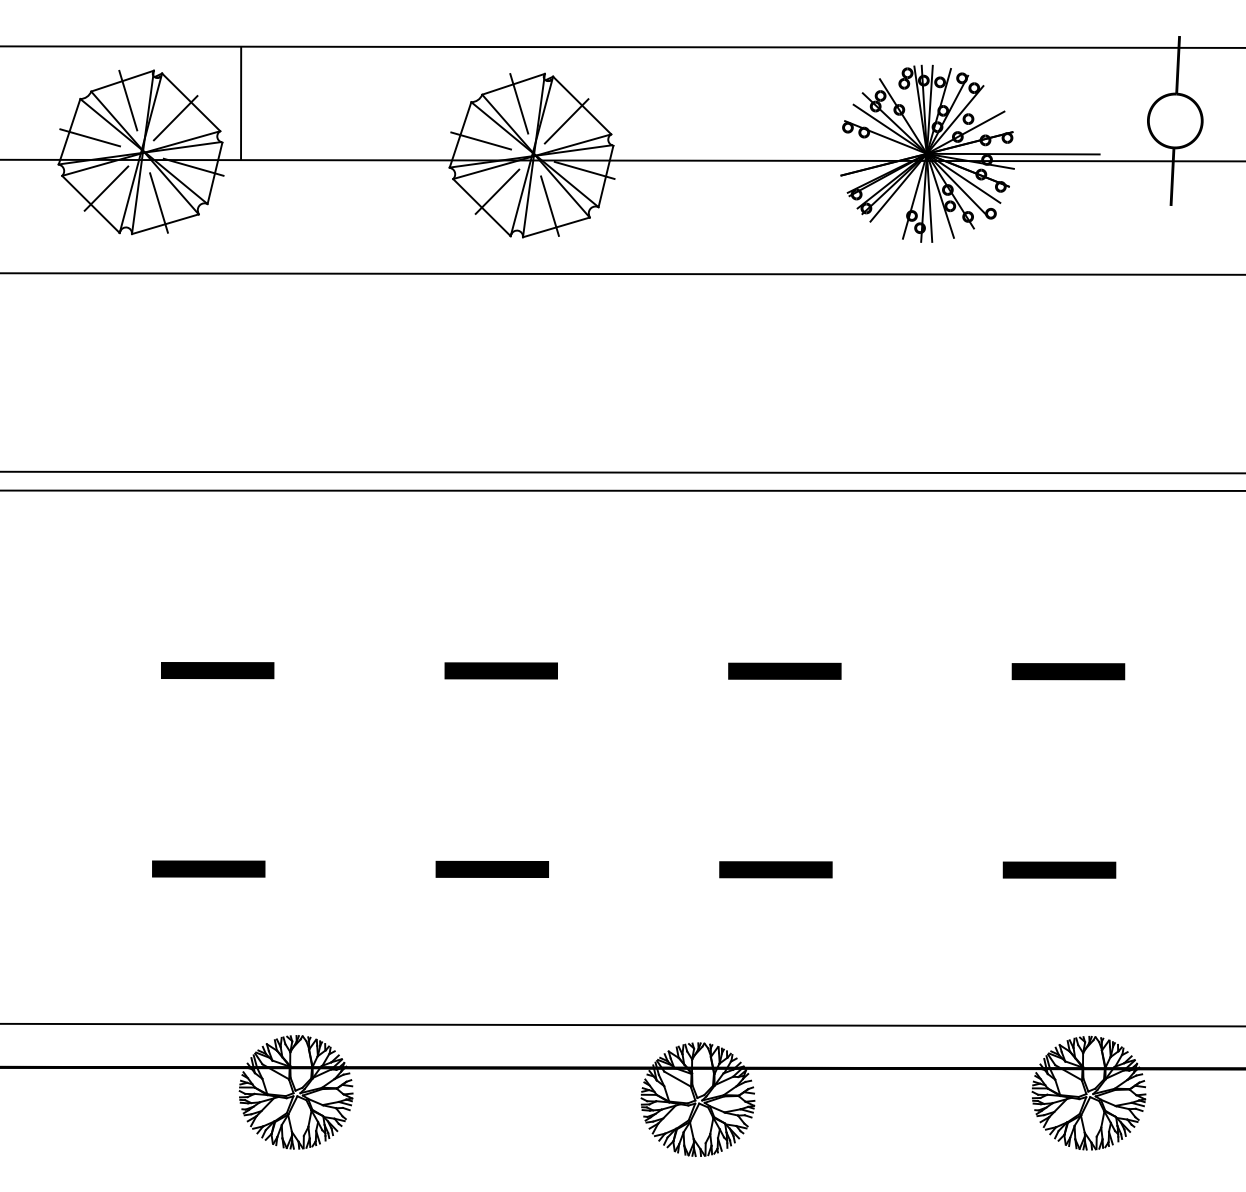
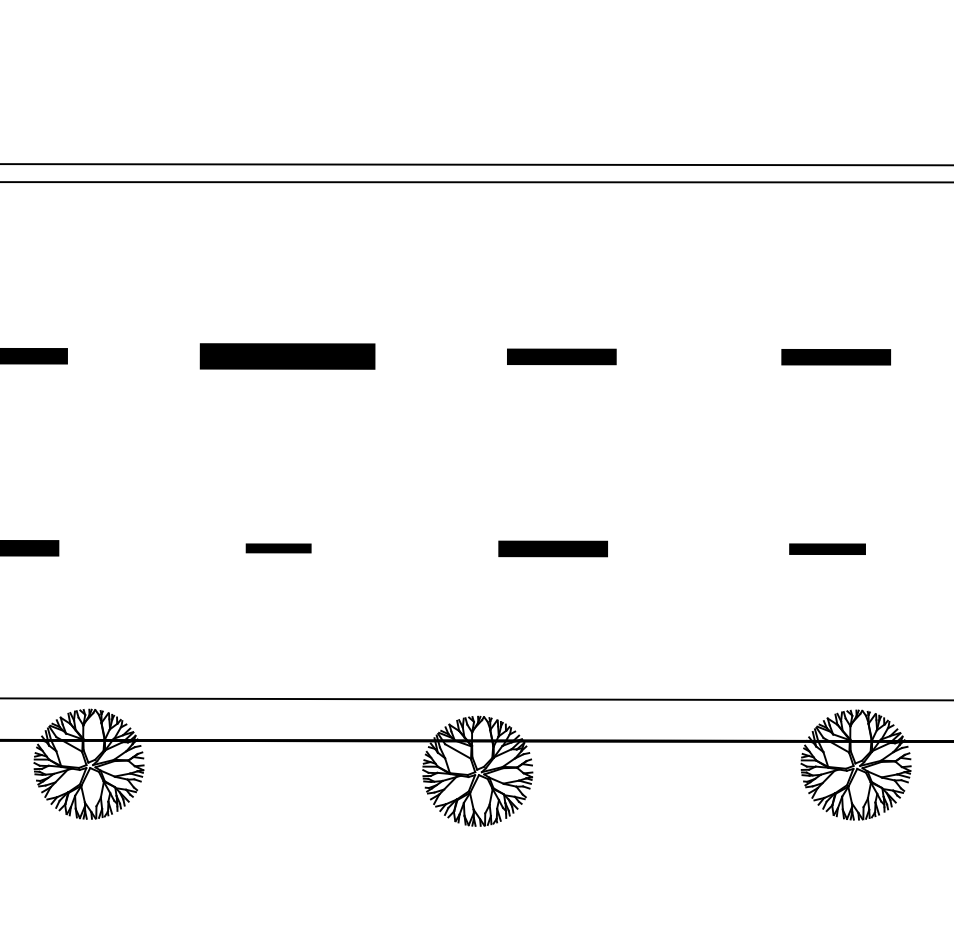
part: (500, 670) -> (286, 356), size x1.6
part: (491, 868) -> (277, 547), size x0.6
part: (1059, 869) -> (827, 548), size x0.7

